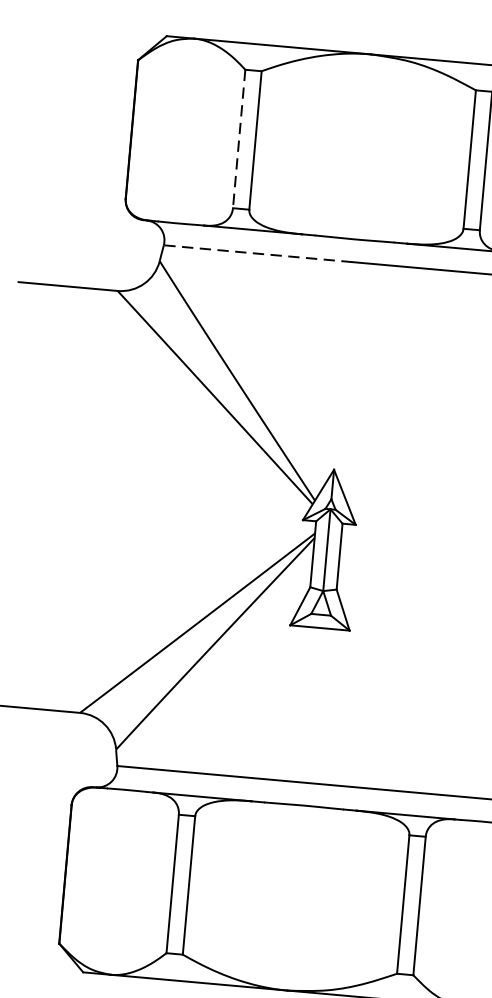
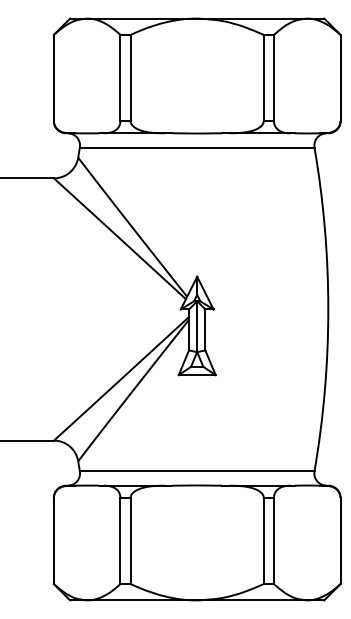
line: (239, 139) -> (120, 78), dashed -> solid
line: (258, 253) -> (138, 147), dashed -> solid

